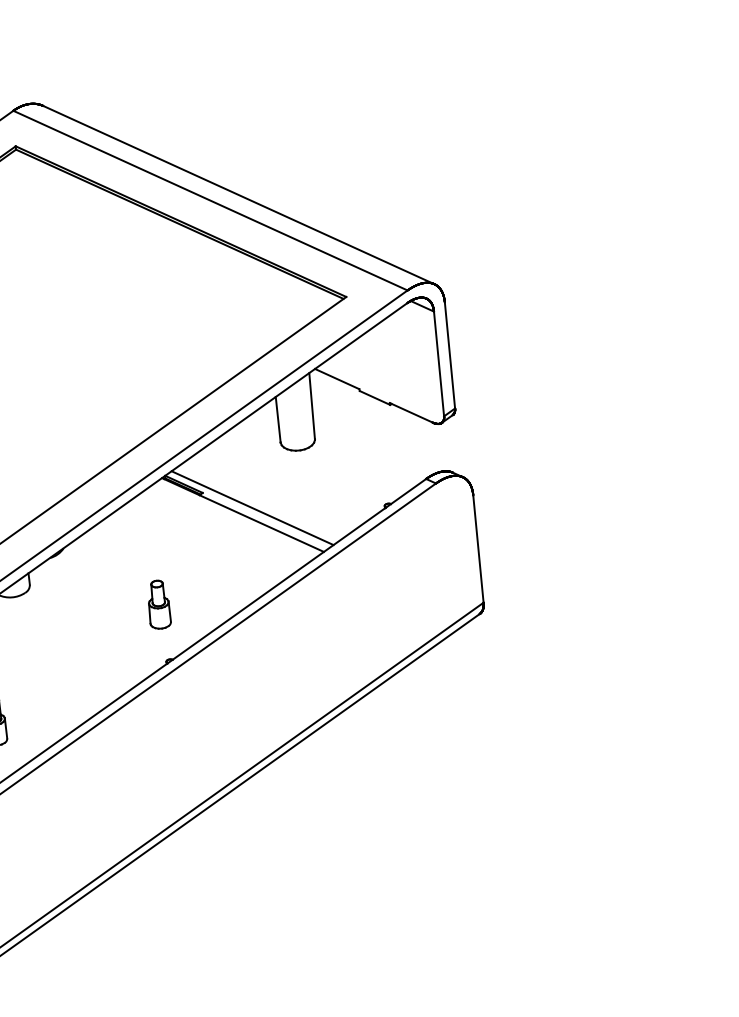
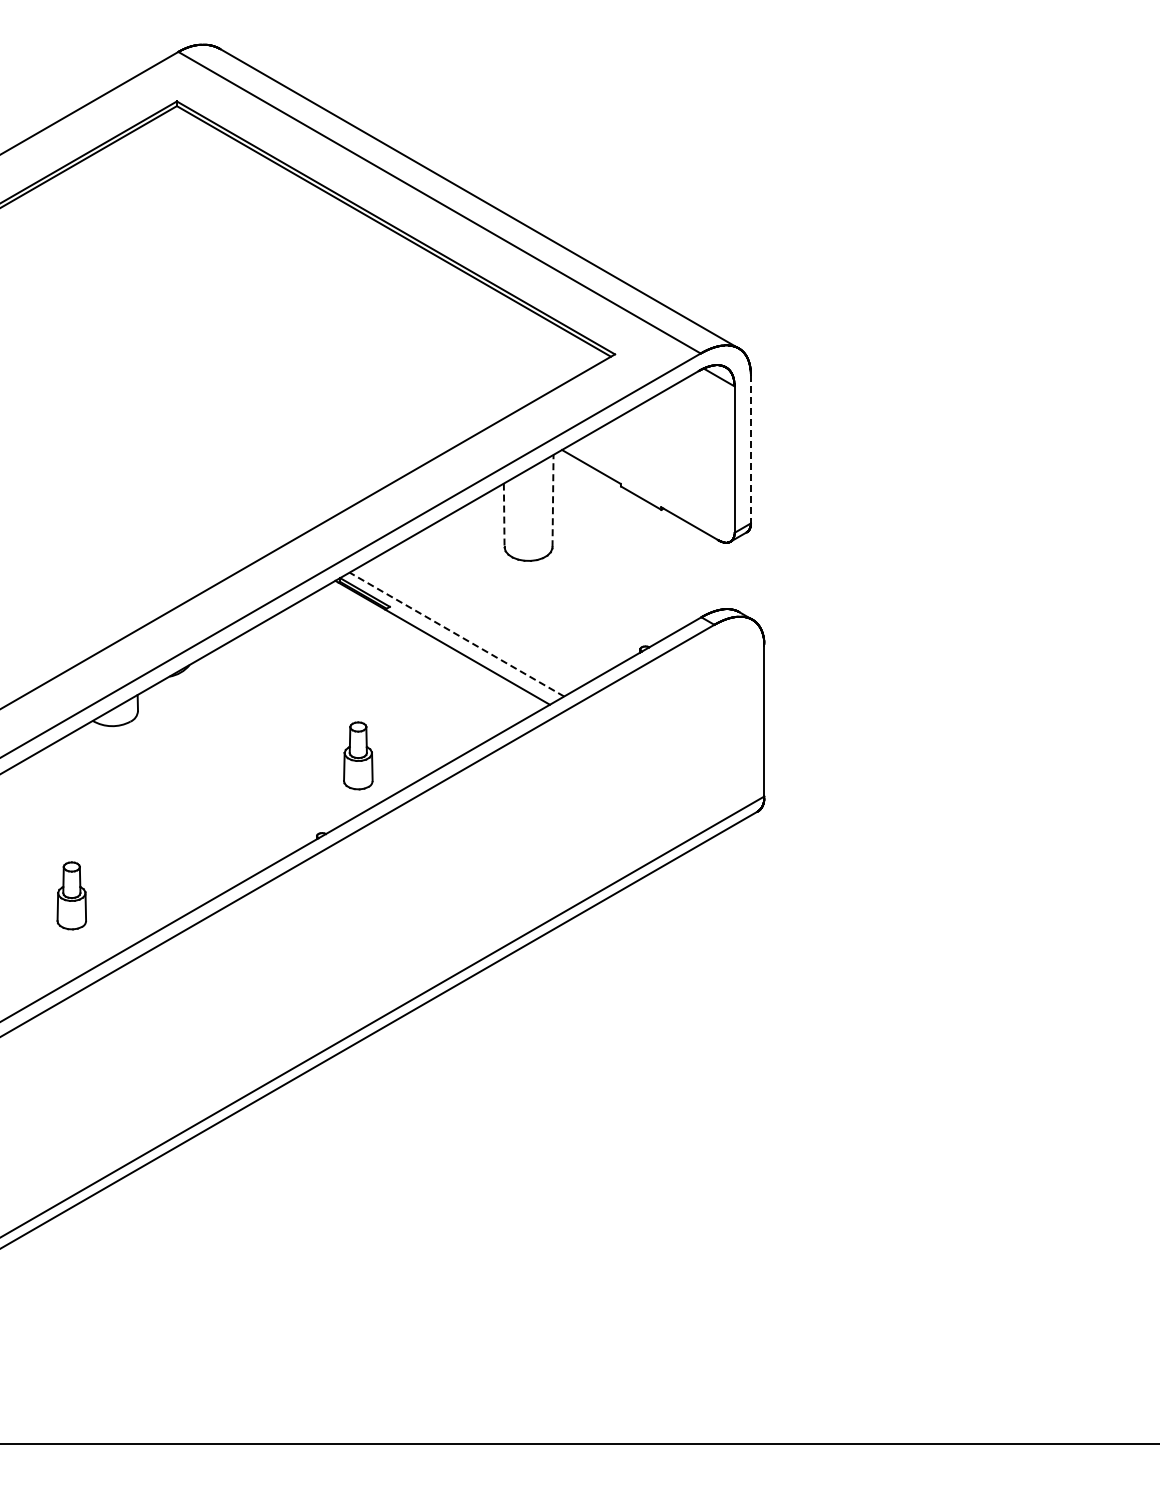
line: (449, 355) -> (750, 449), solid -> dashed
line: (312, 405) -> (553, 500), solid -> dashed
line: (278, 419) -> (504, 515), solid -> dashed
line: (252, 508) -> (456, 634), solid -> dashed
part: (159, 604) -> (358, 755), moved

